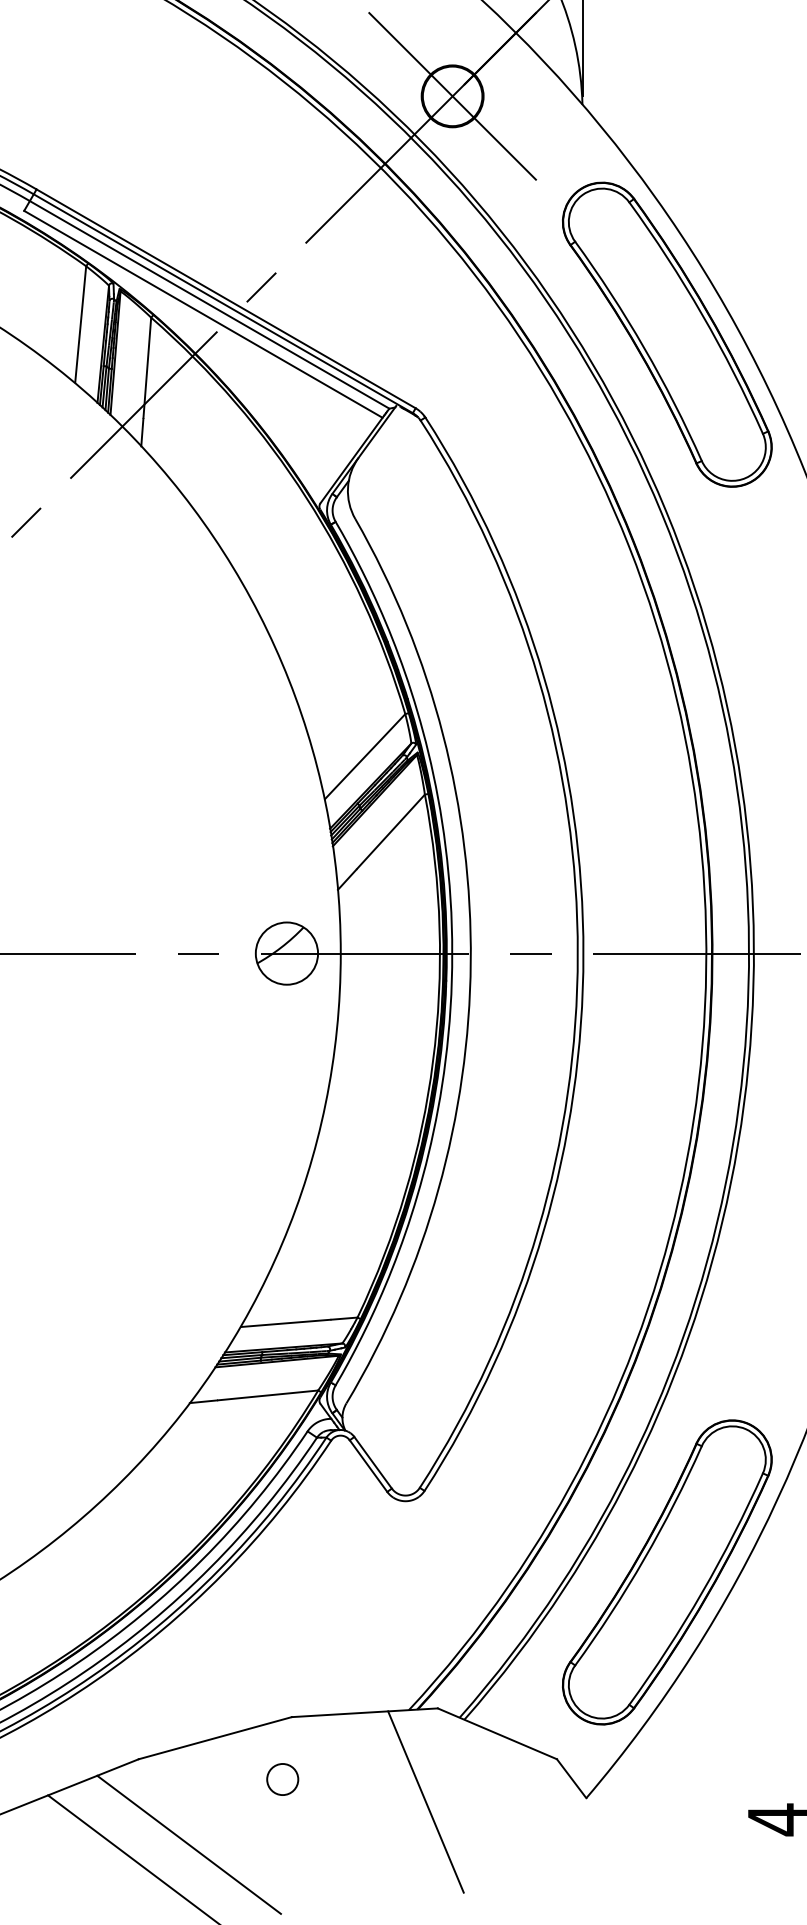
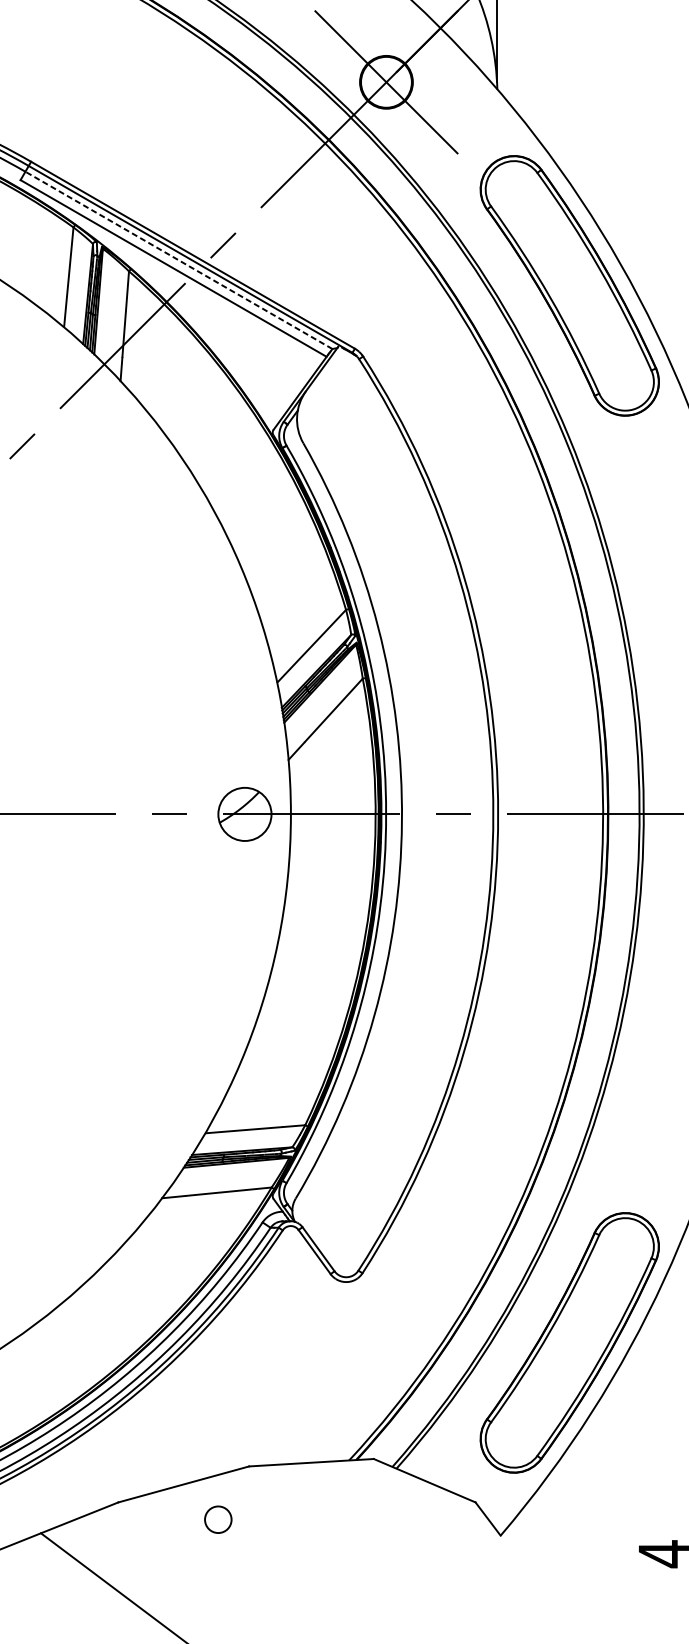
line: (209, 304) -> (178, 260), solid -> dashed
circle: (282, 1779) -> (218, 1519), moved
line: (425, 1801) -> (363, 1538), removed
line: (188, 1844) -> (160, 1575), removed

